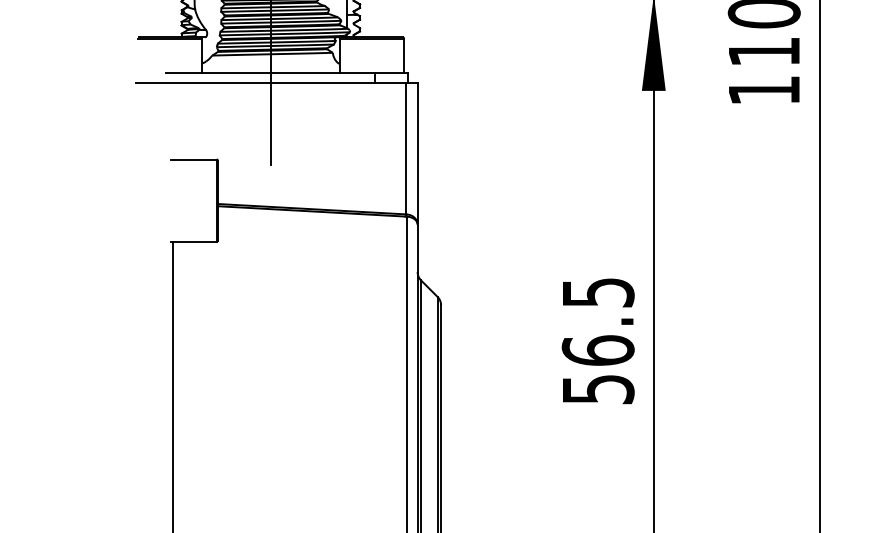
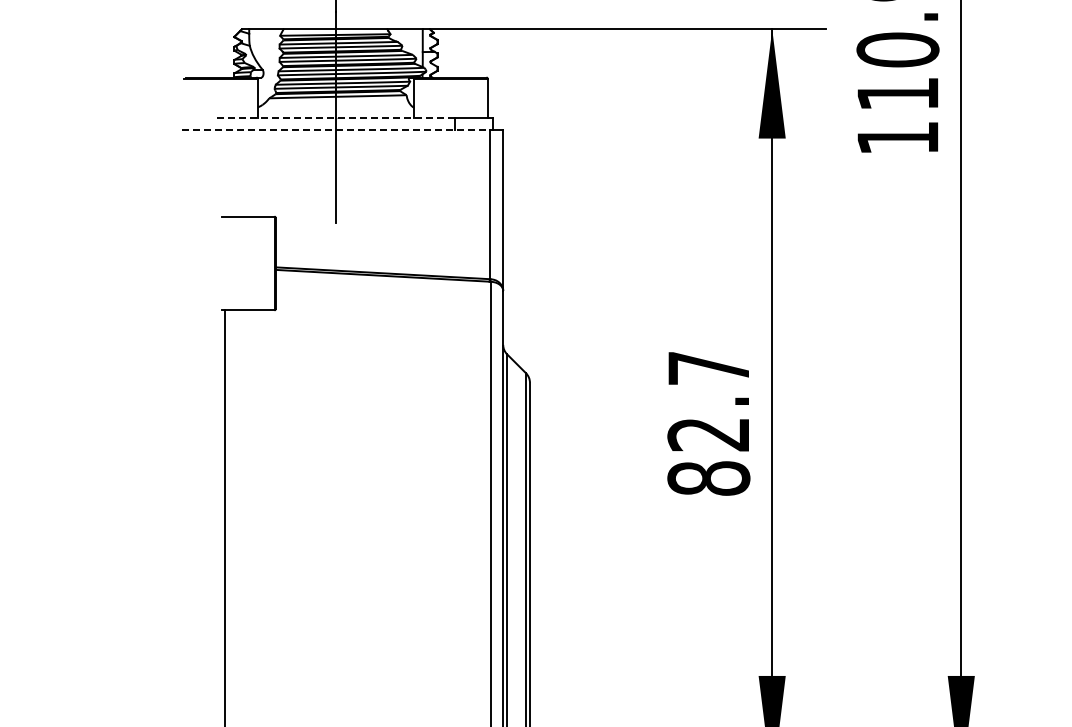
line: (271, 72) -> (336, 117), solid -> dashed
line: (271, 82) -> (336, 129), solid -> dashed
text: (597, 341) -> (708, 423), 56.5 -> 82.7

